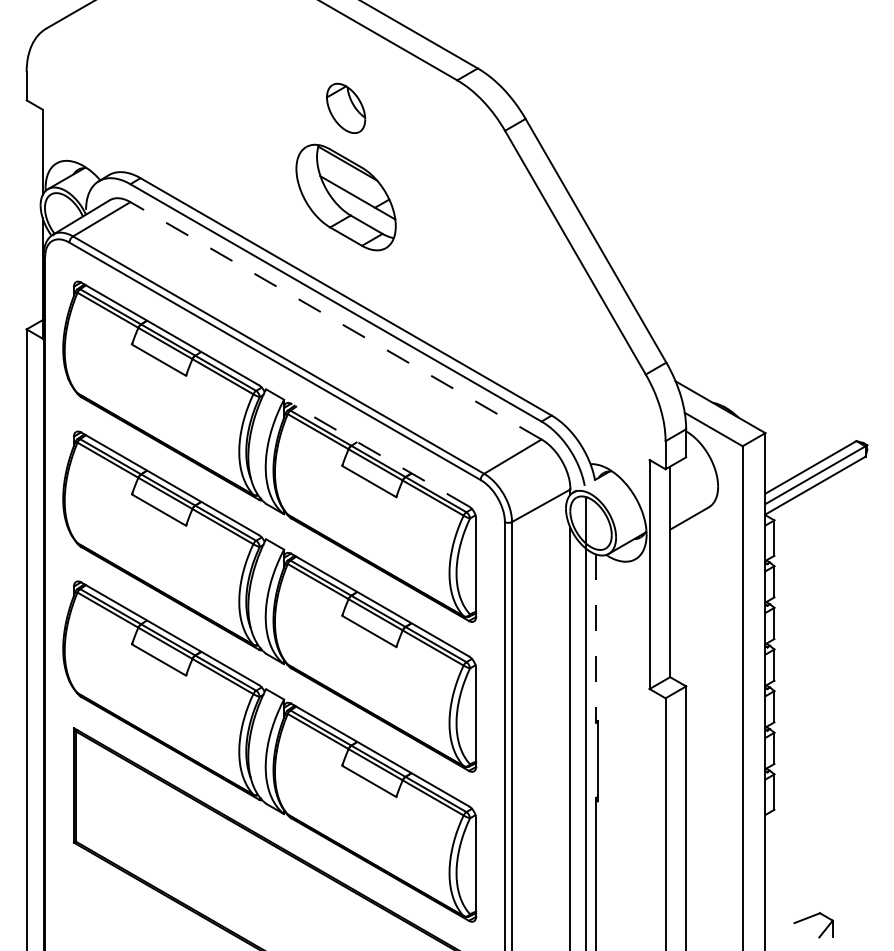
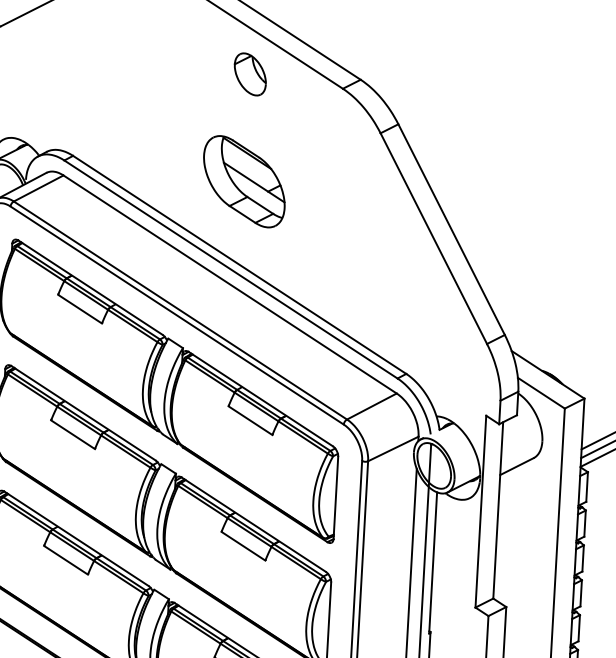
part: (346, 107) -> (250, 73), moved
line: (335, 320) -> (229, 284), dashed -> solid
line: (380, 455) -> (261, 399), dashed -> solid
line: (596, 639) -> (433, 563), dashed -> solid

